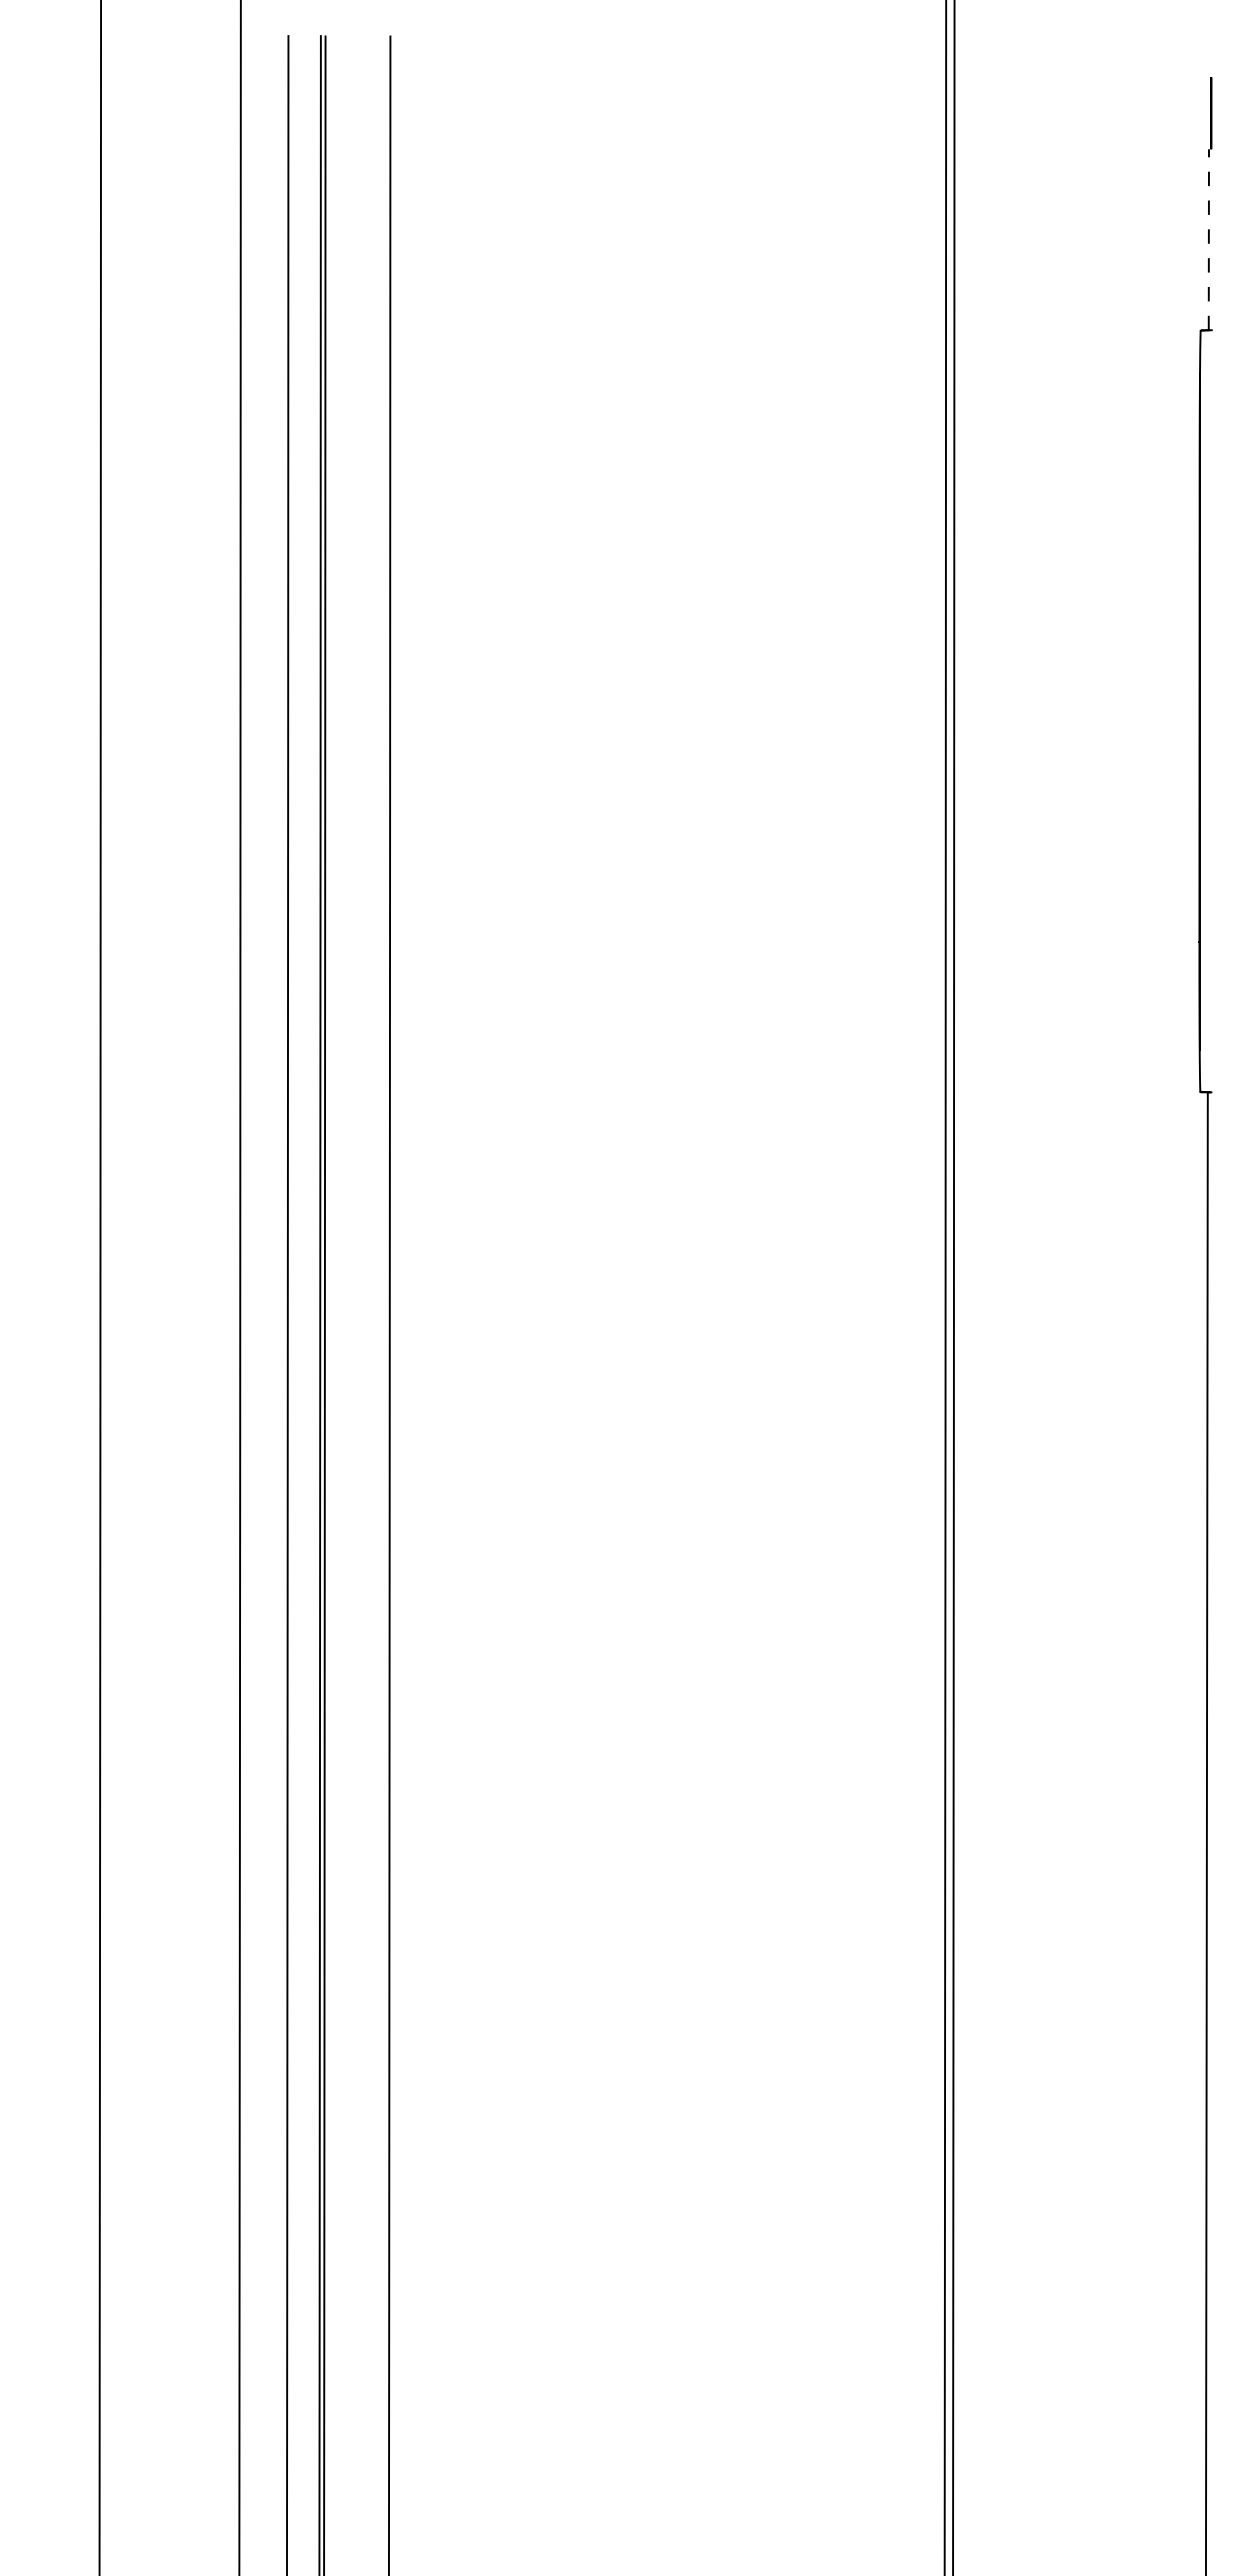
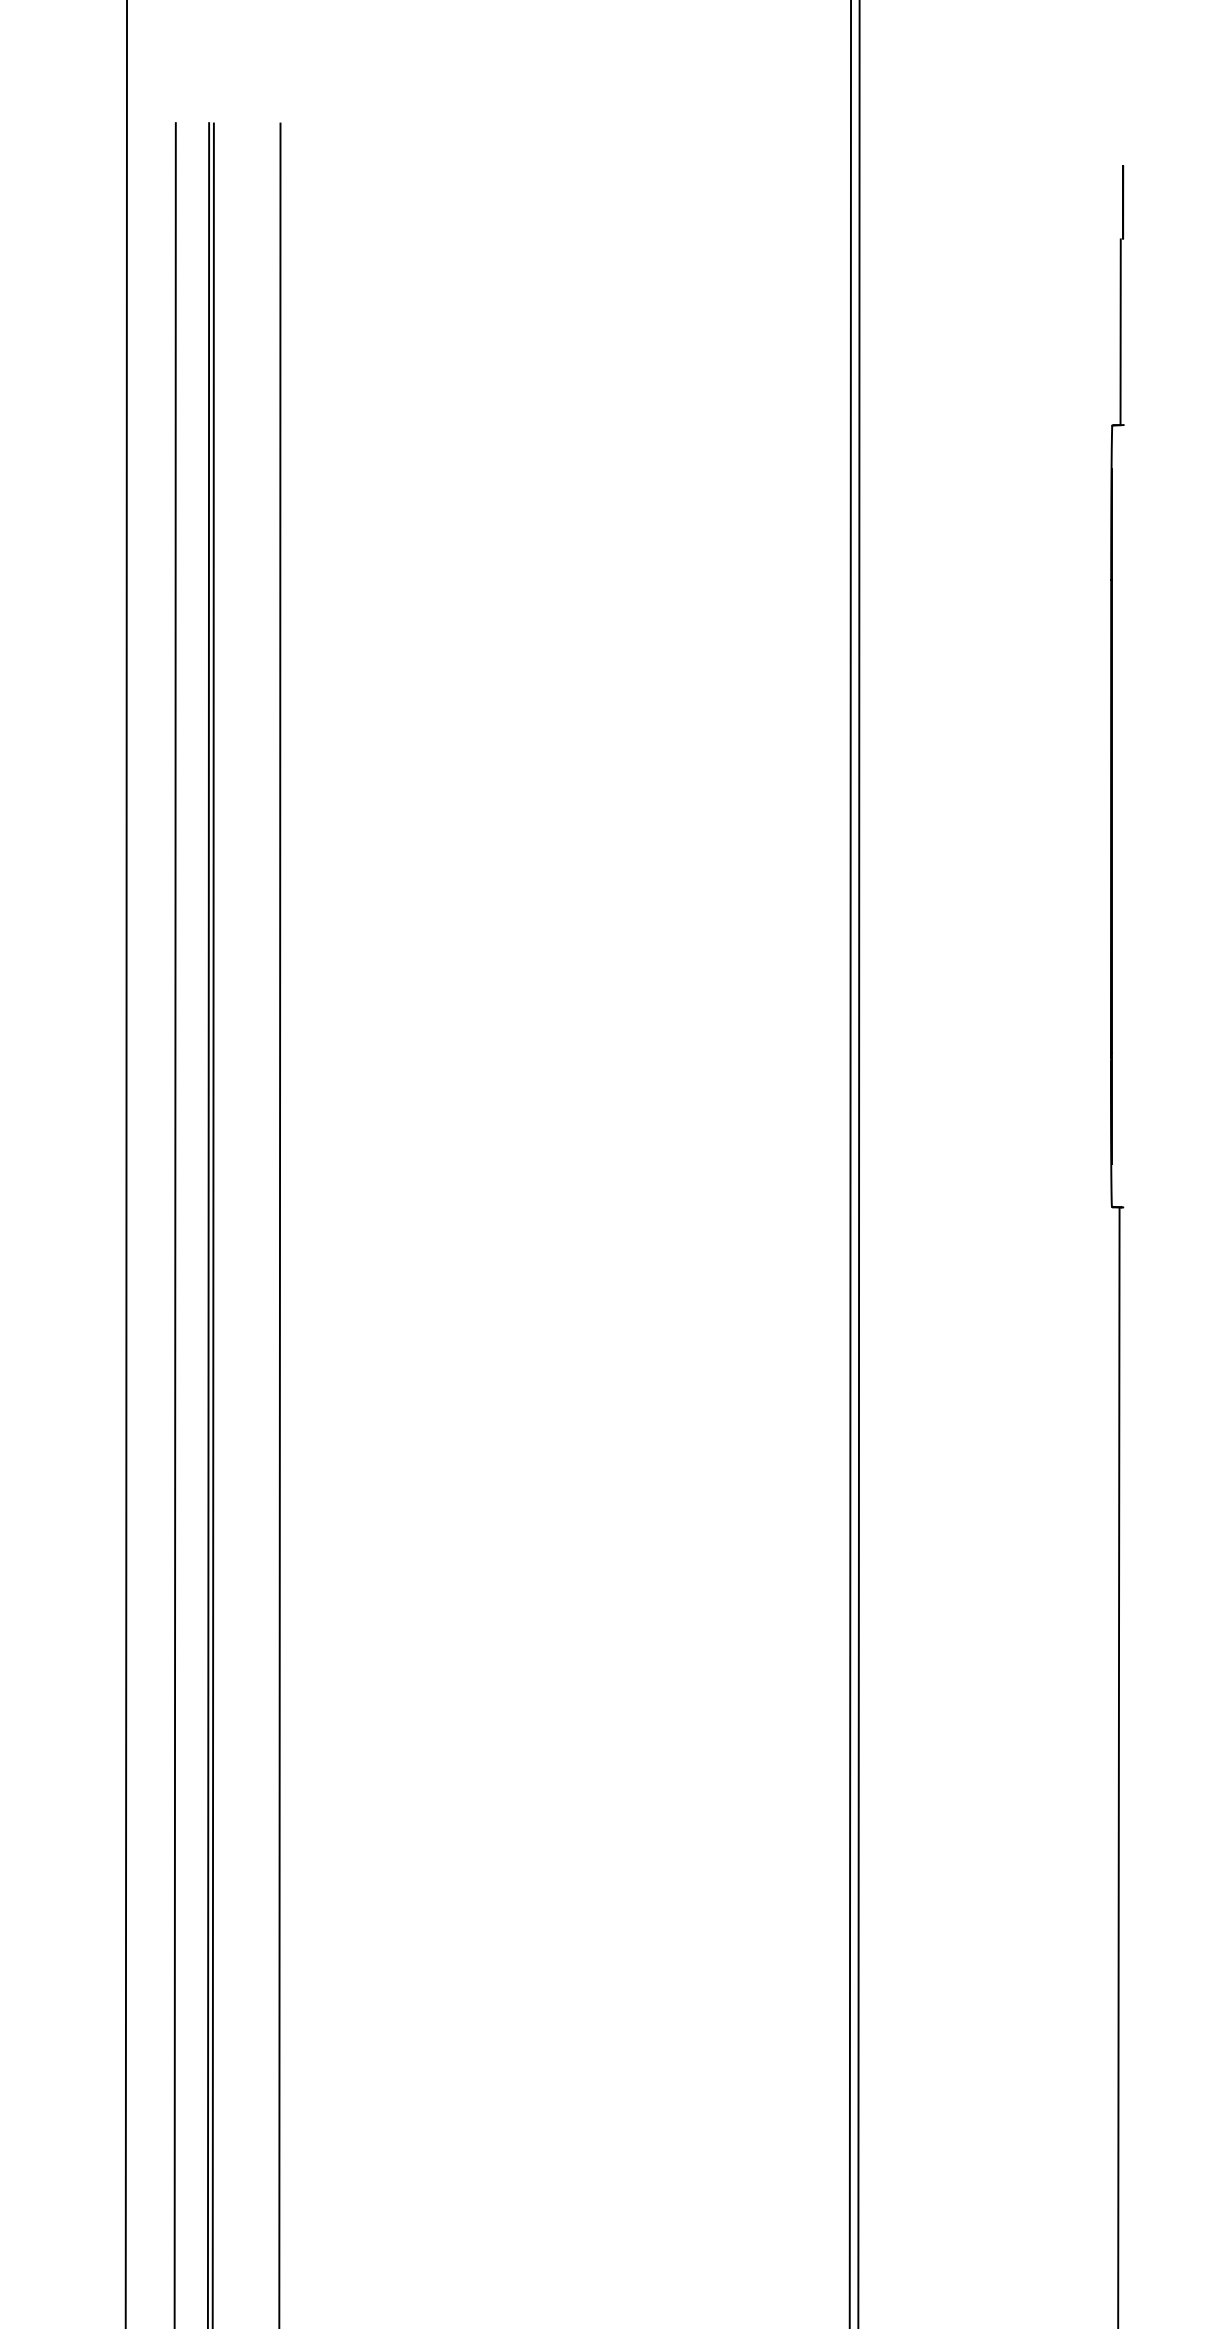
line: (1208, 239) -> (1120, 331), dashed -> solid

